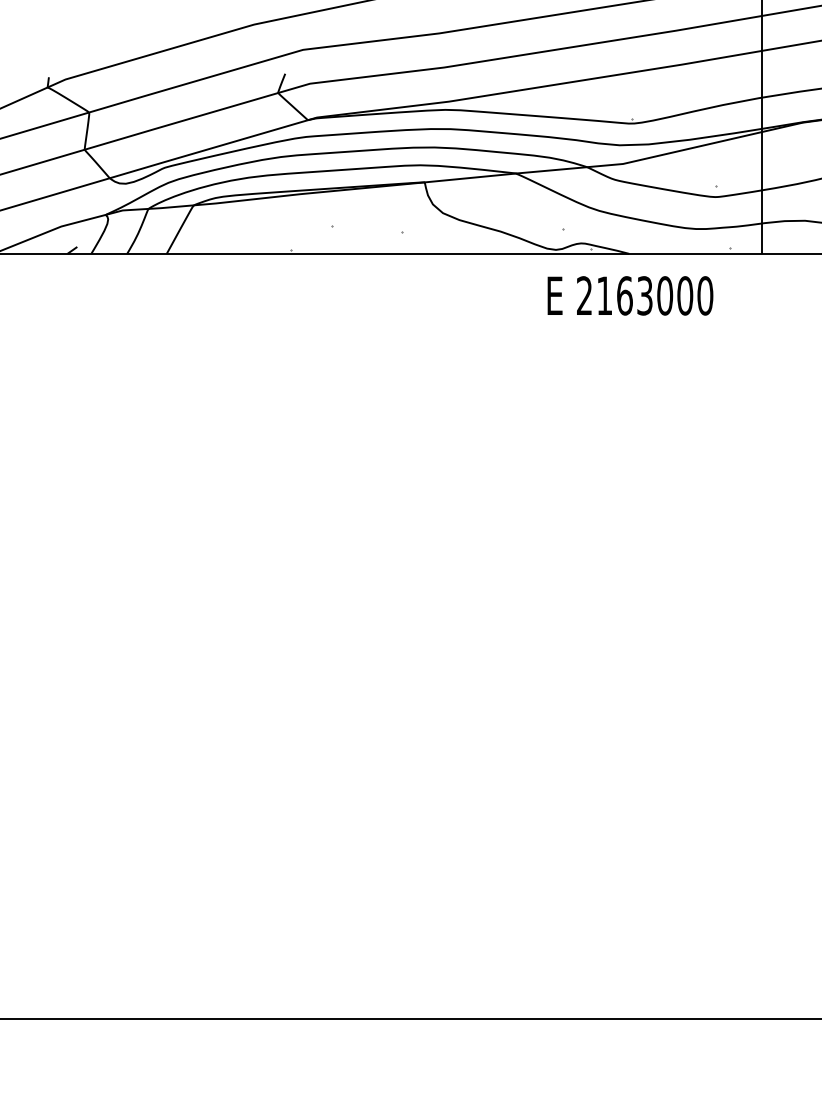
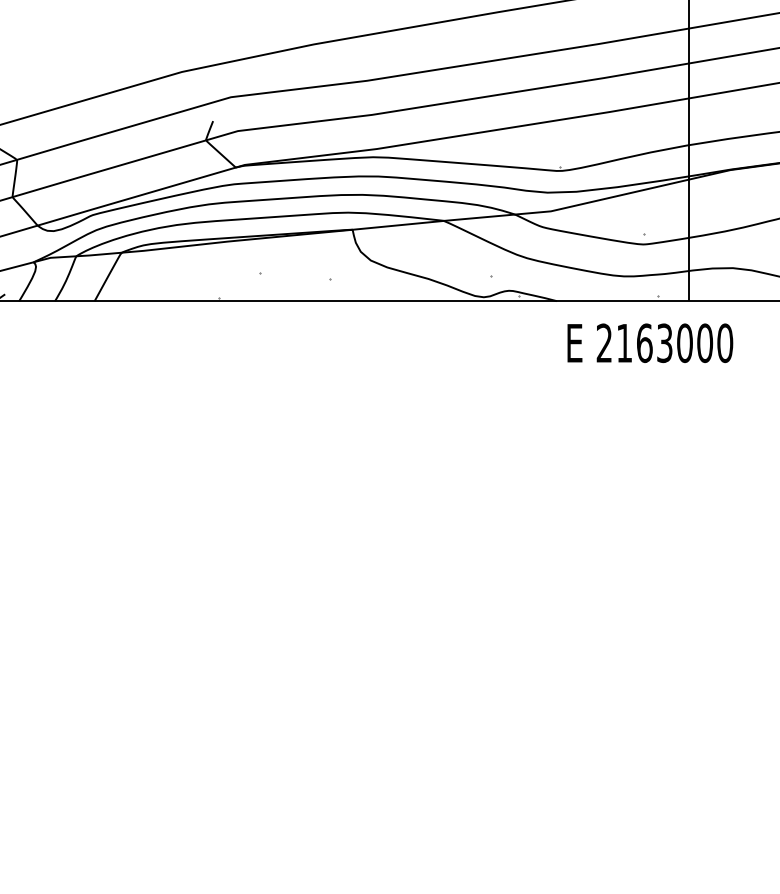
text: (630, 295) -> (650, 342), moved

